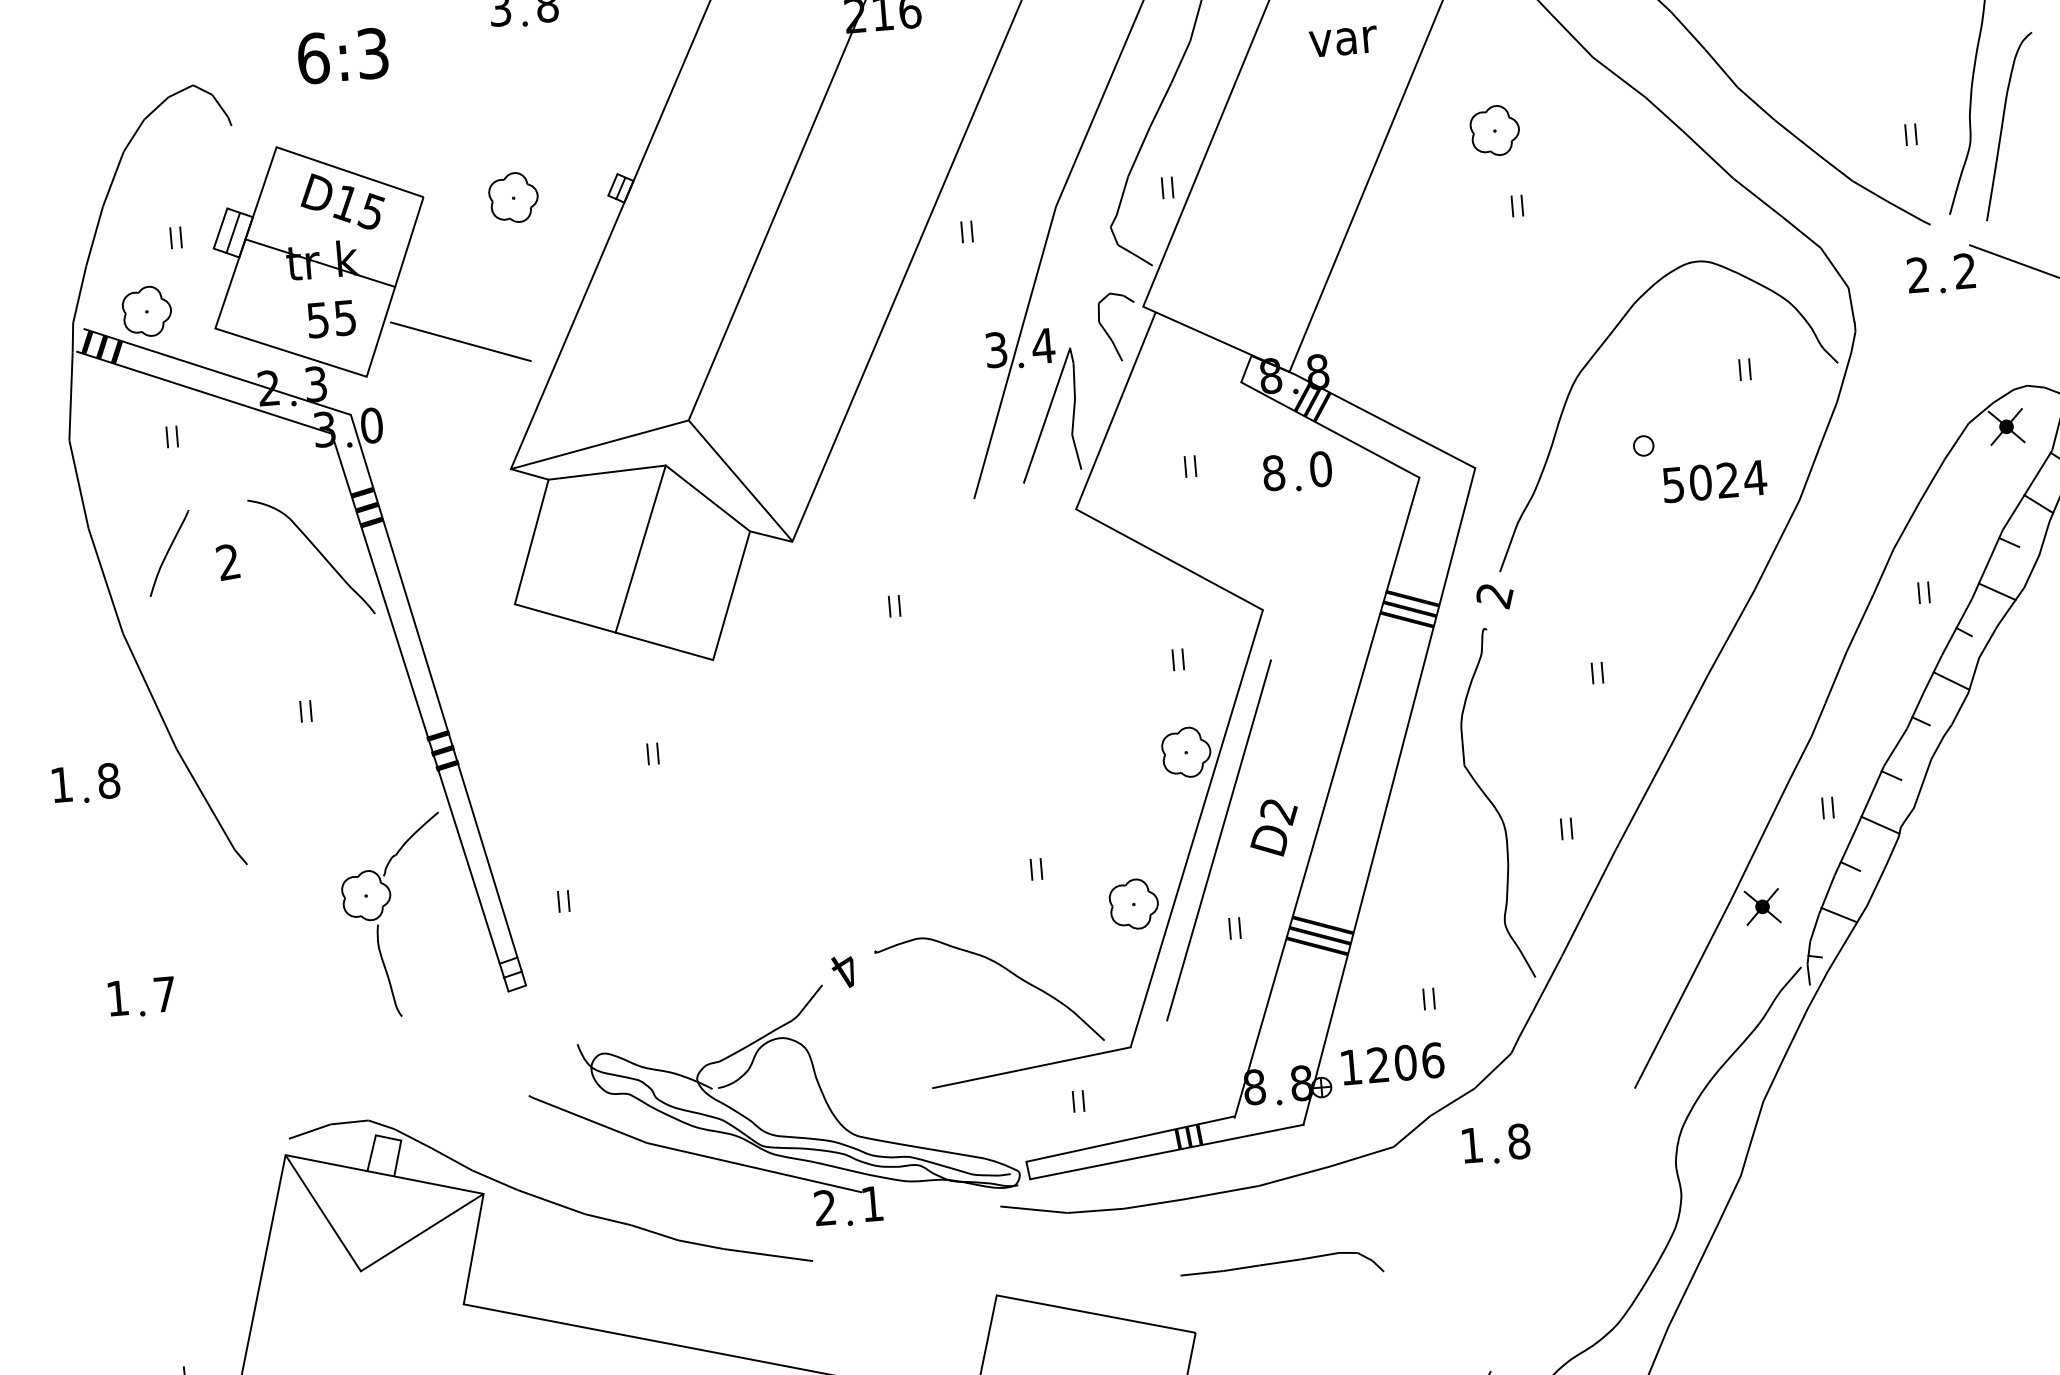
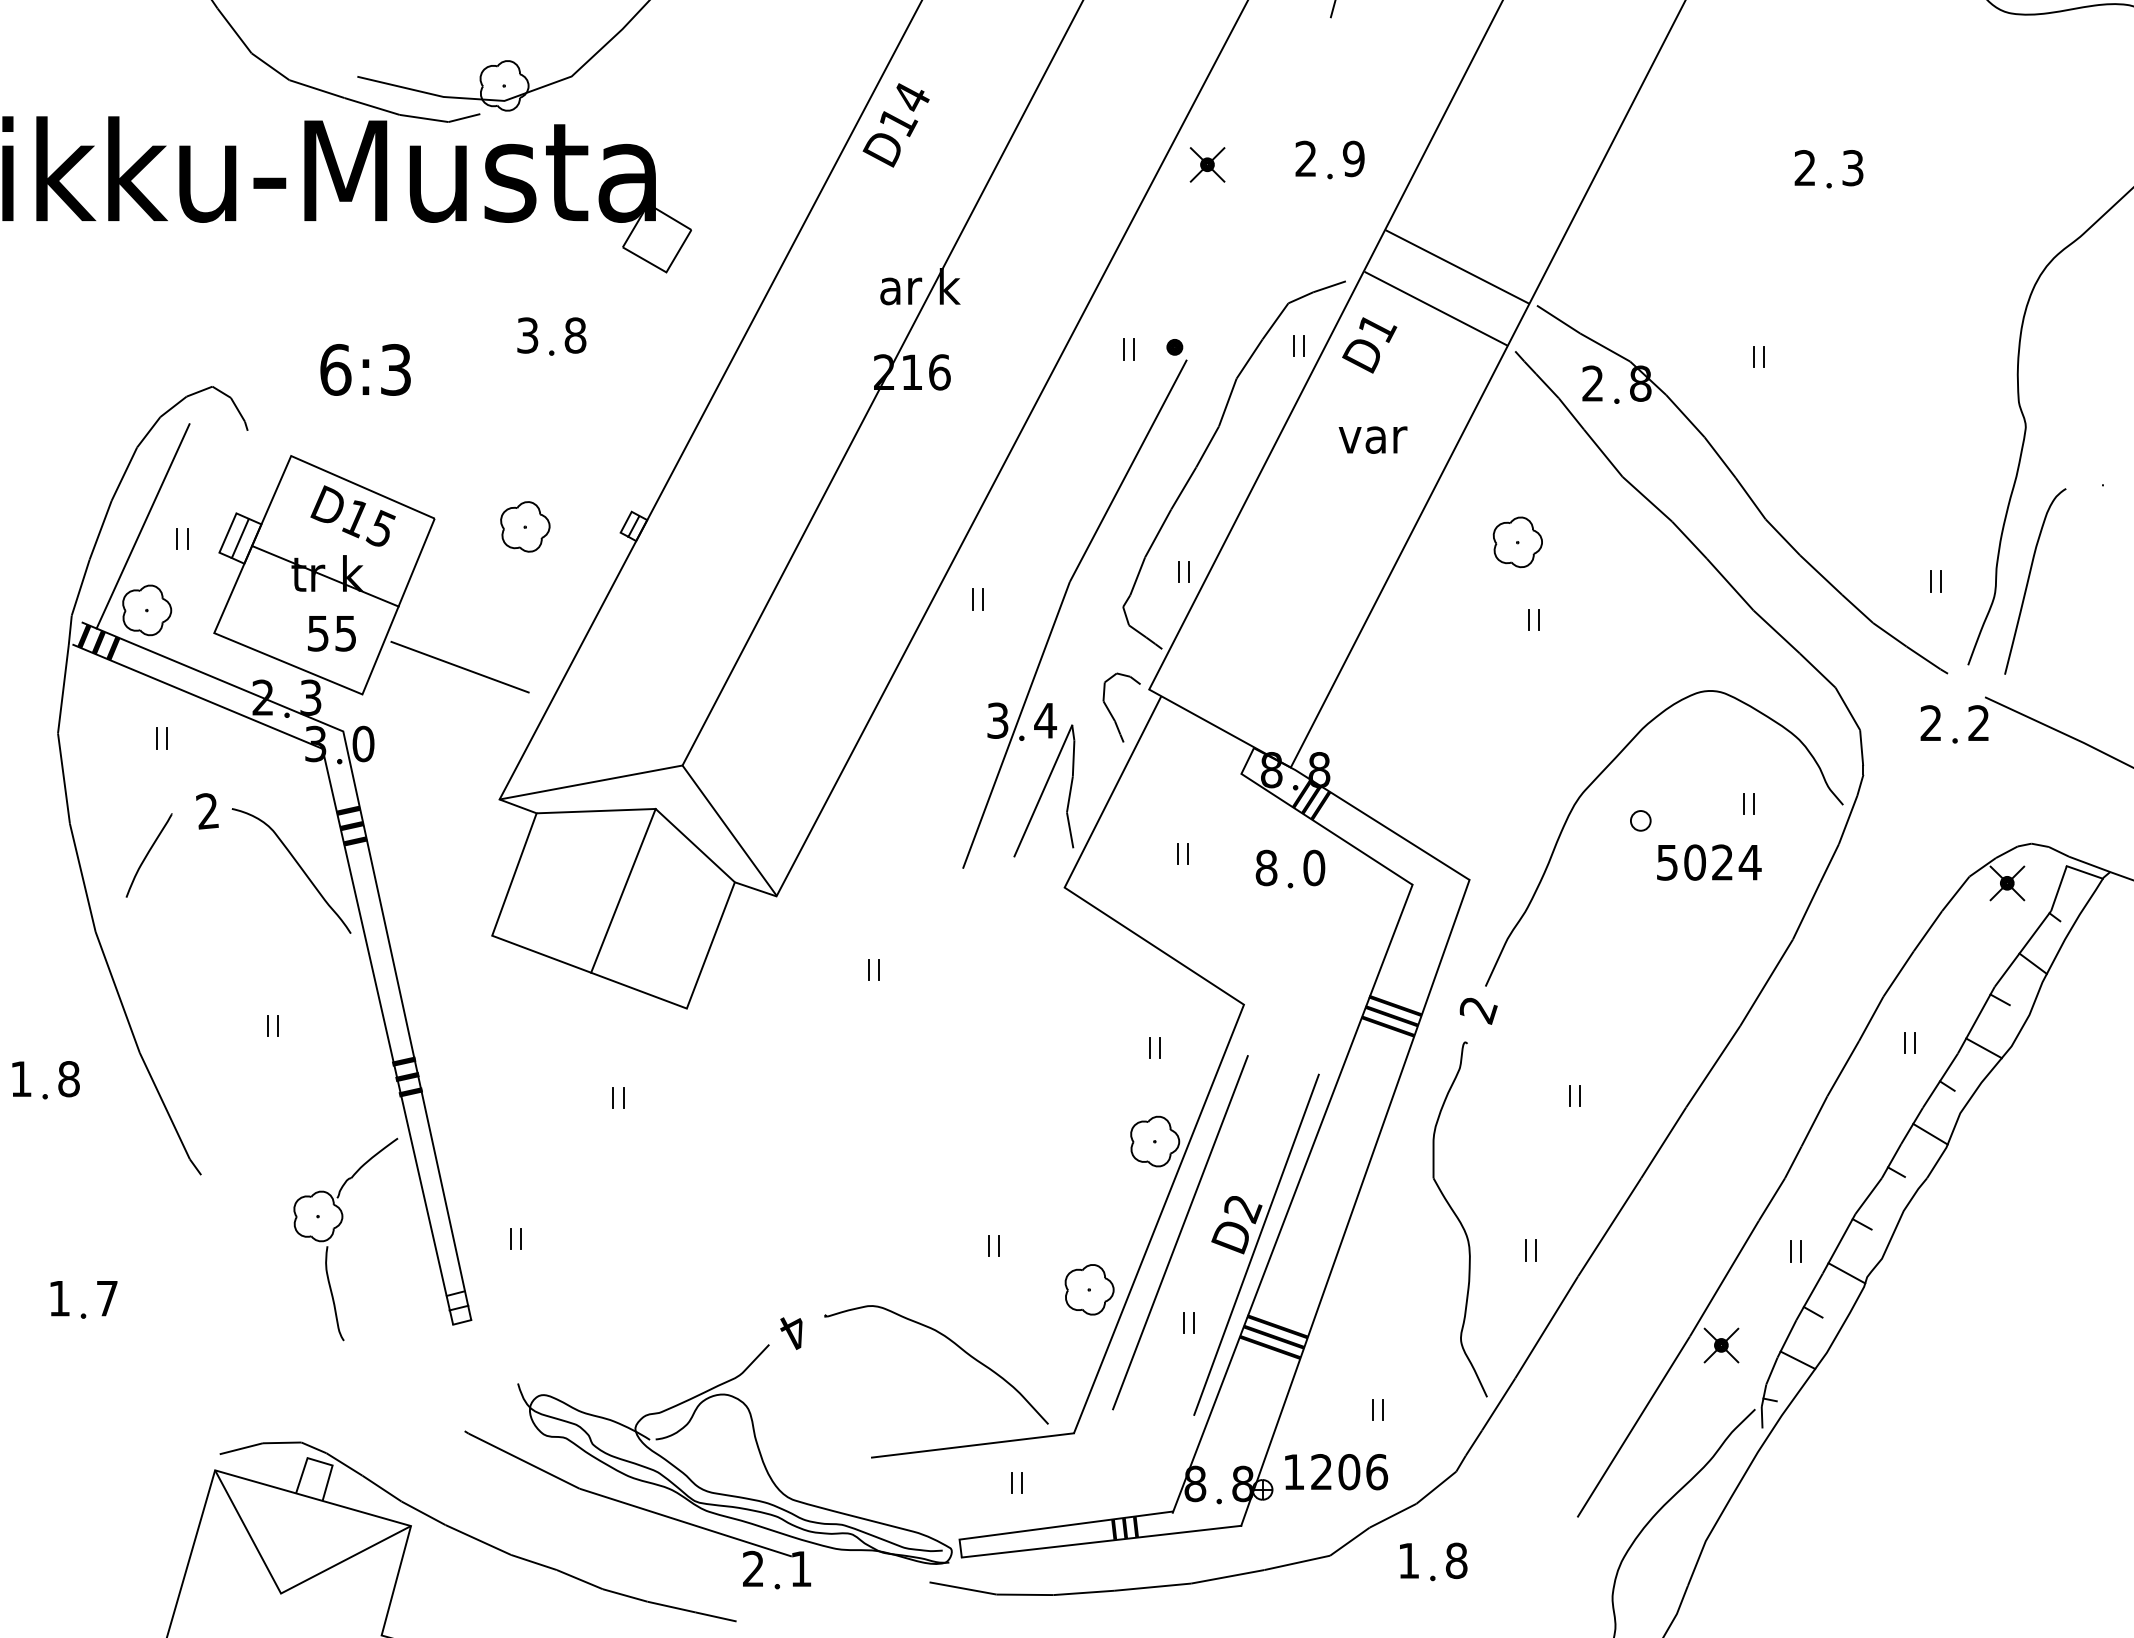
line: (135, 229) -> (142, 526), added
part: (1699, 465) -> (1695, 845), moved
text: (228, 562) -> (207, 811), moved
line: (1295, 845) -> (1256, 1244), added

